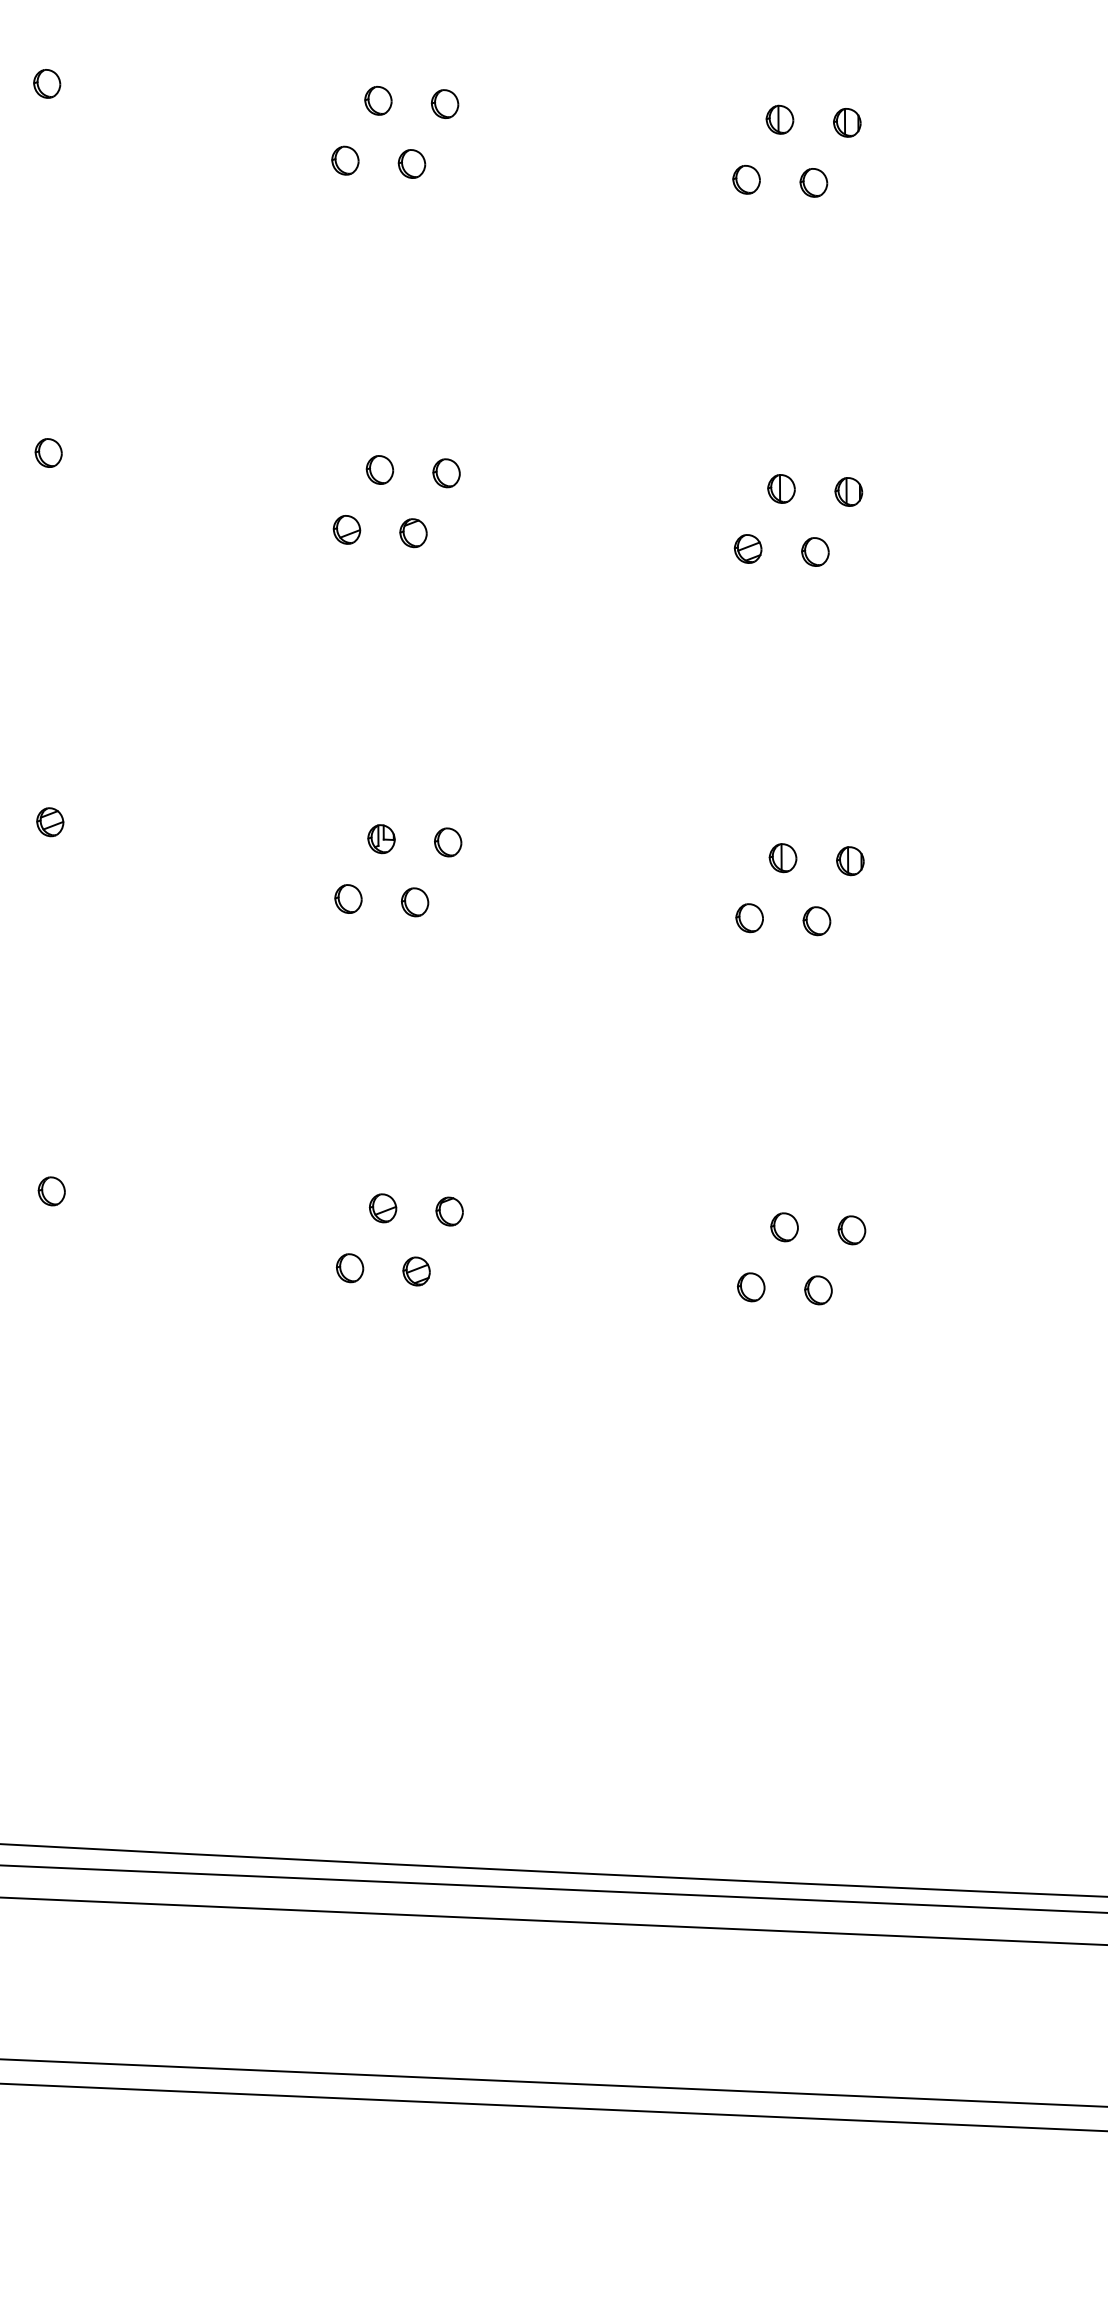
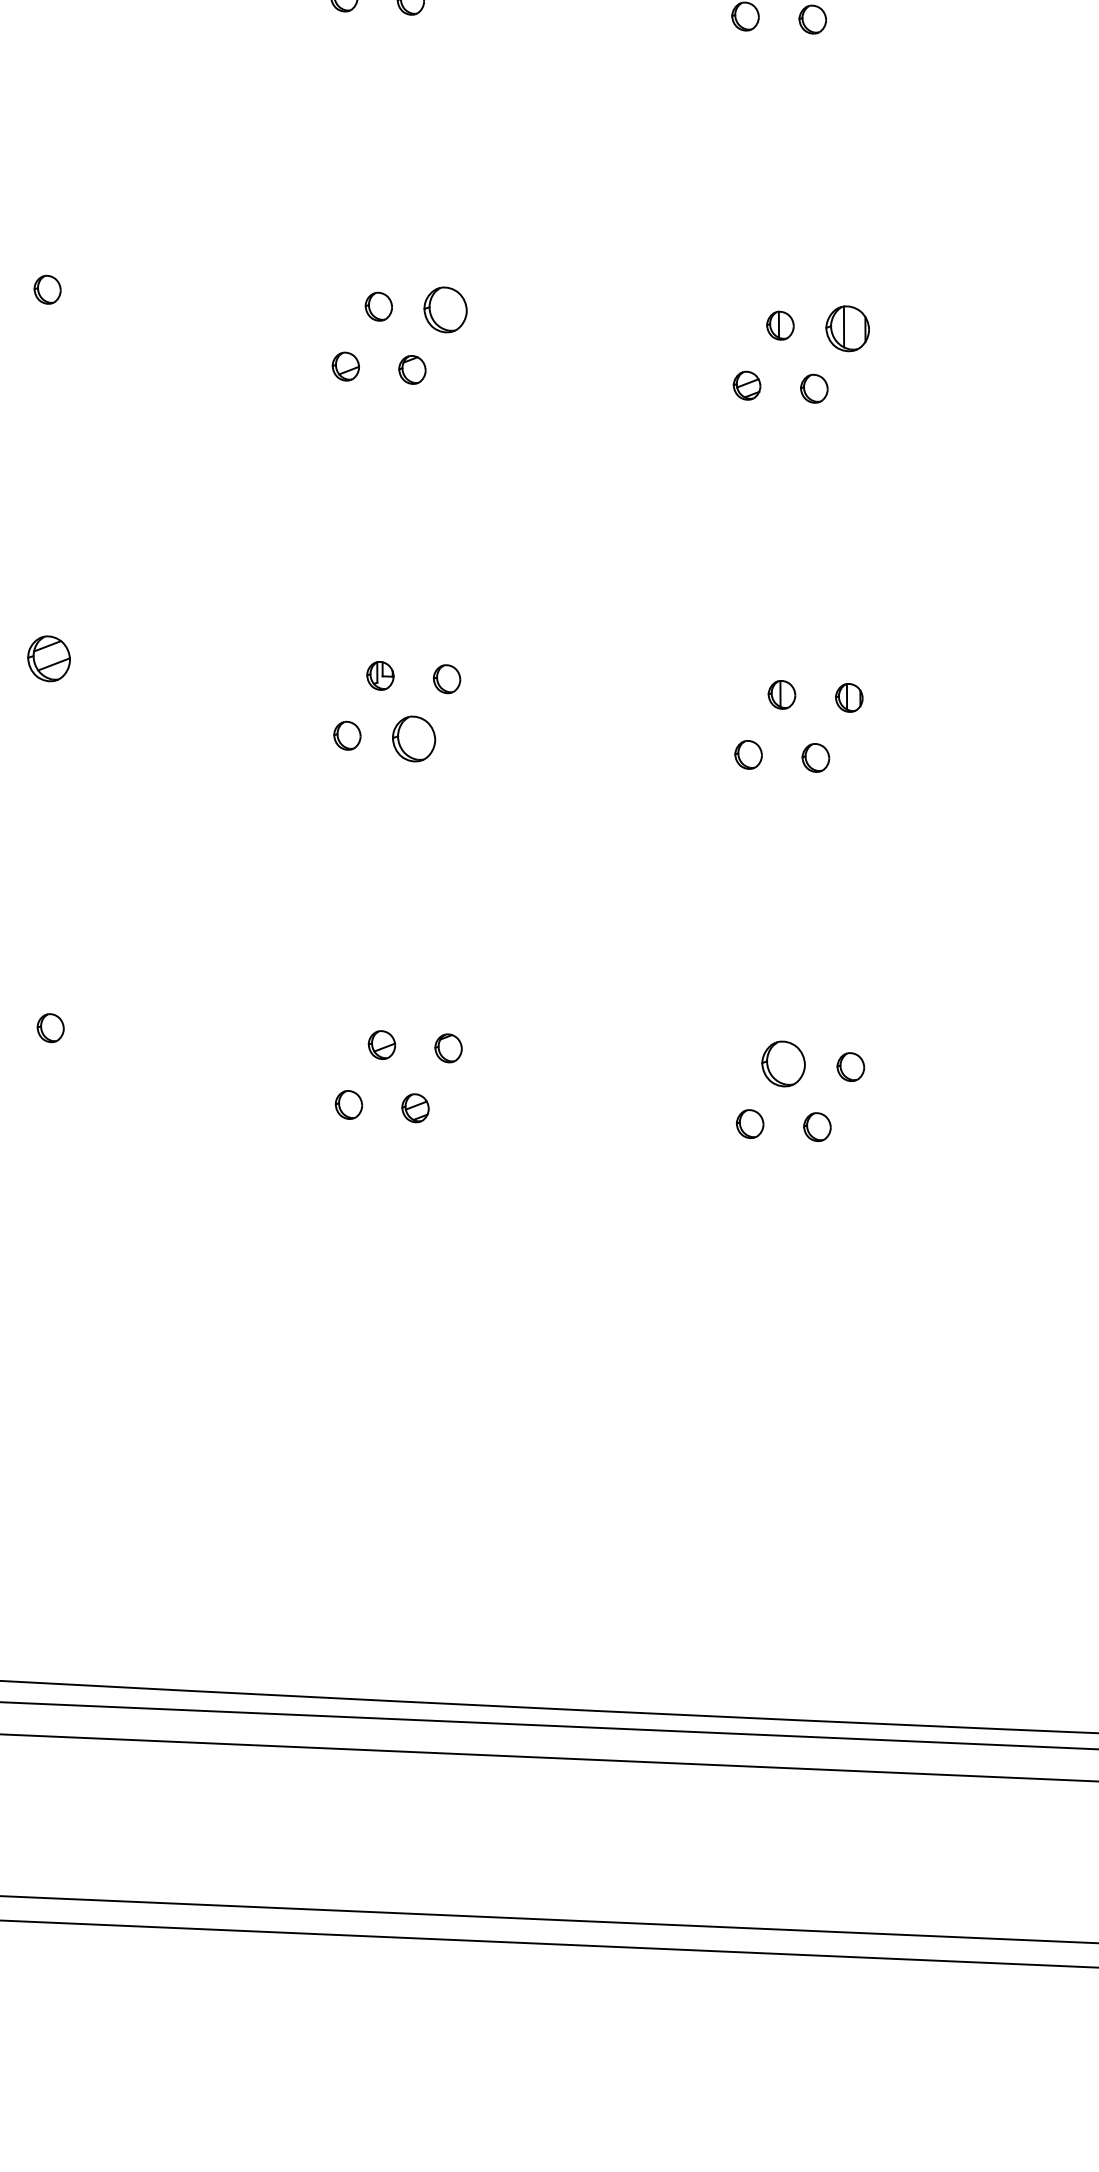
part: (446, 473) -> (445, 310), size x1.6
part: (848, 491) -> (847, 328), size x1.6
part: (50, 822) -> (49, 659), size x1.6
part: (414, 902) -> (413, 739), size x1.6
part: (784, 1227) -> (783, 1064), size x1.6

